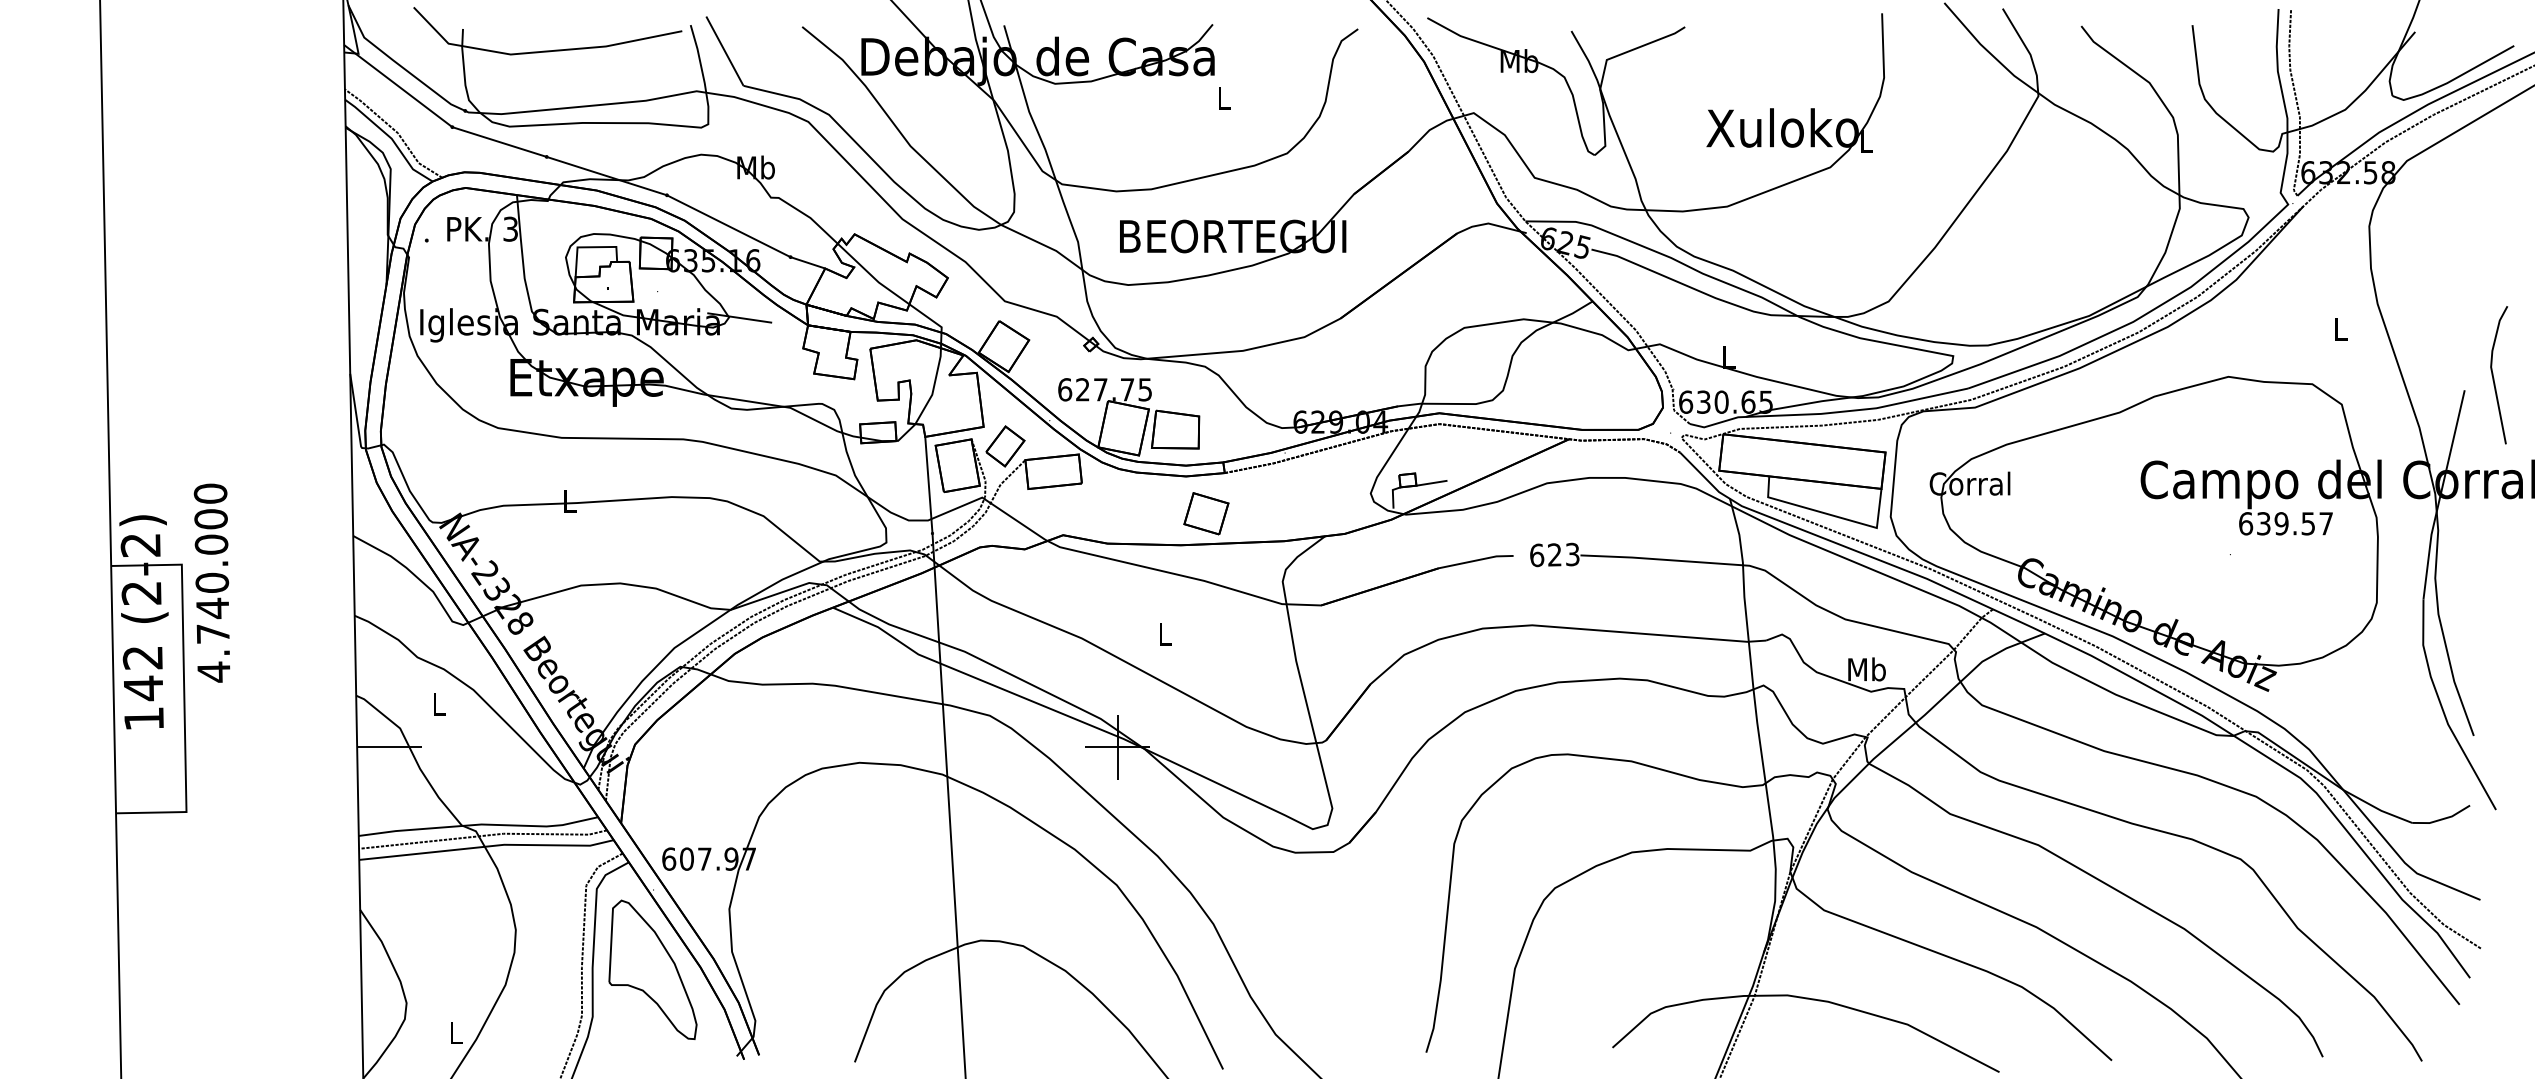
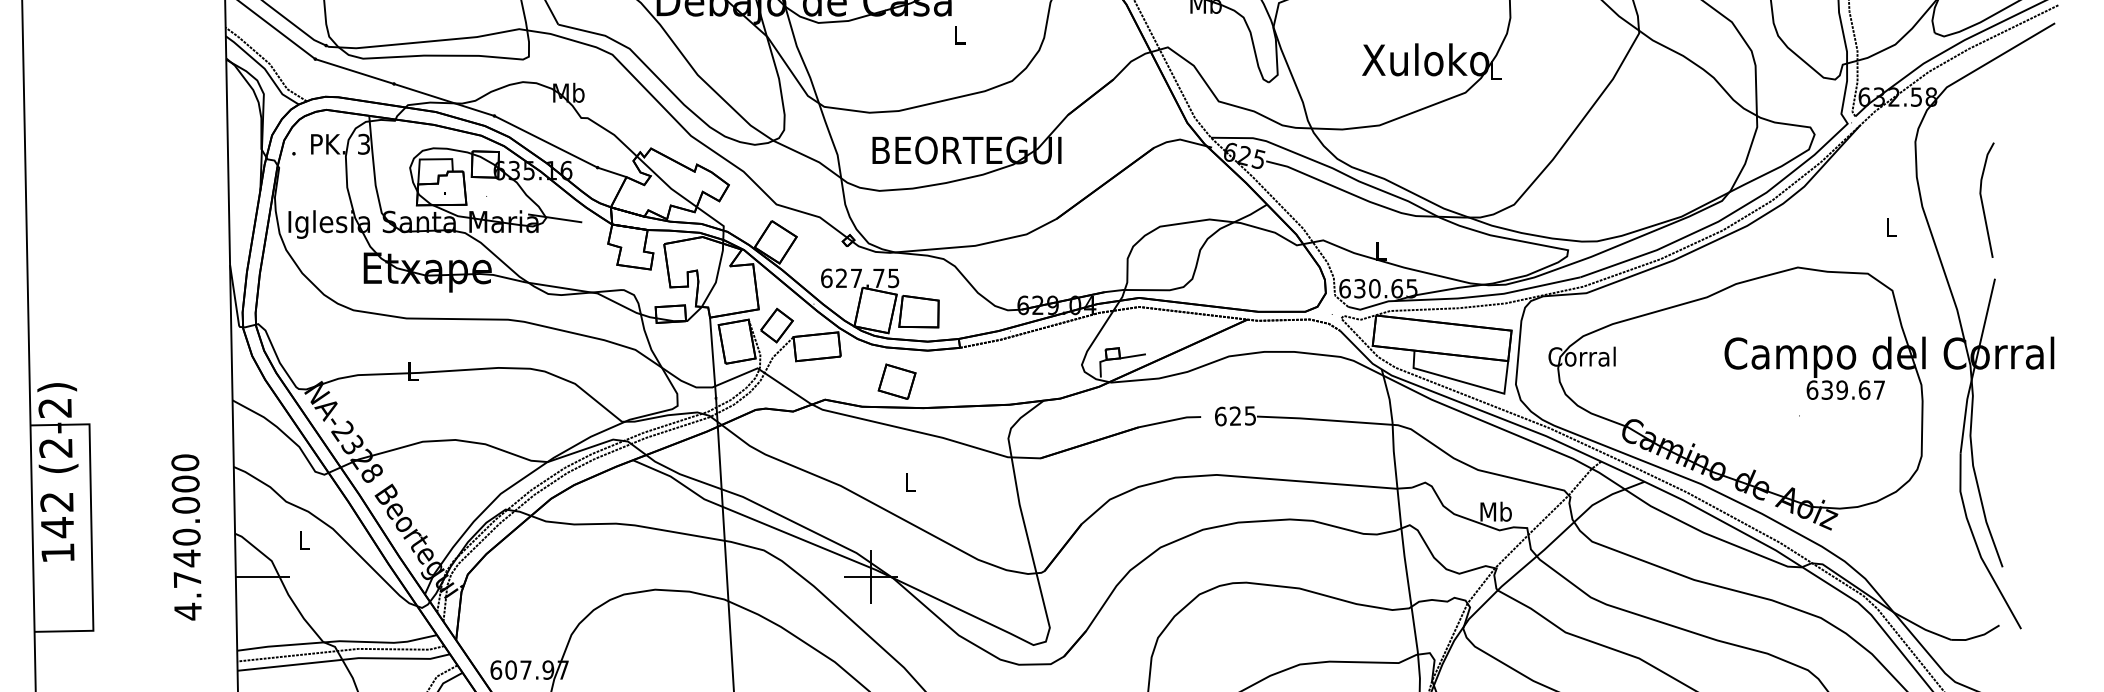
line: (2494, 378) -> (1983, 202), moved
part: (1206, 513) -> (897, 381), moved
text: (2308, 523) -> (1864, 389), 639.57 -> 639.67
text: (1572, 553) -> (1250, 414), 623 -> 625
text: (211, 582) -> (186, 536), moved

